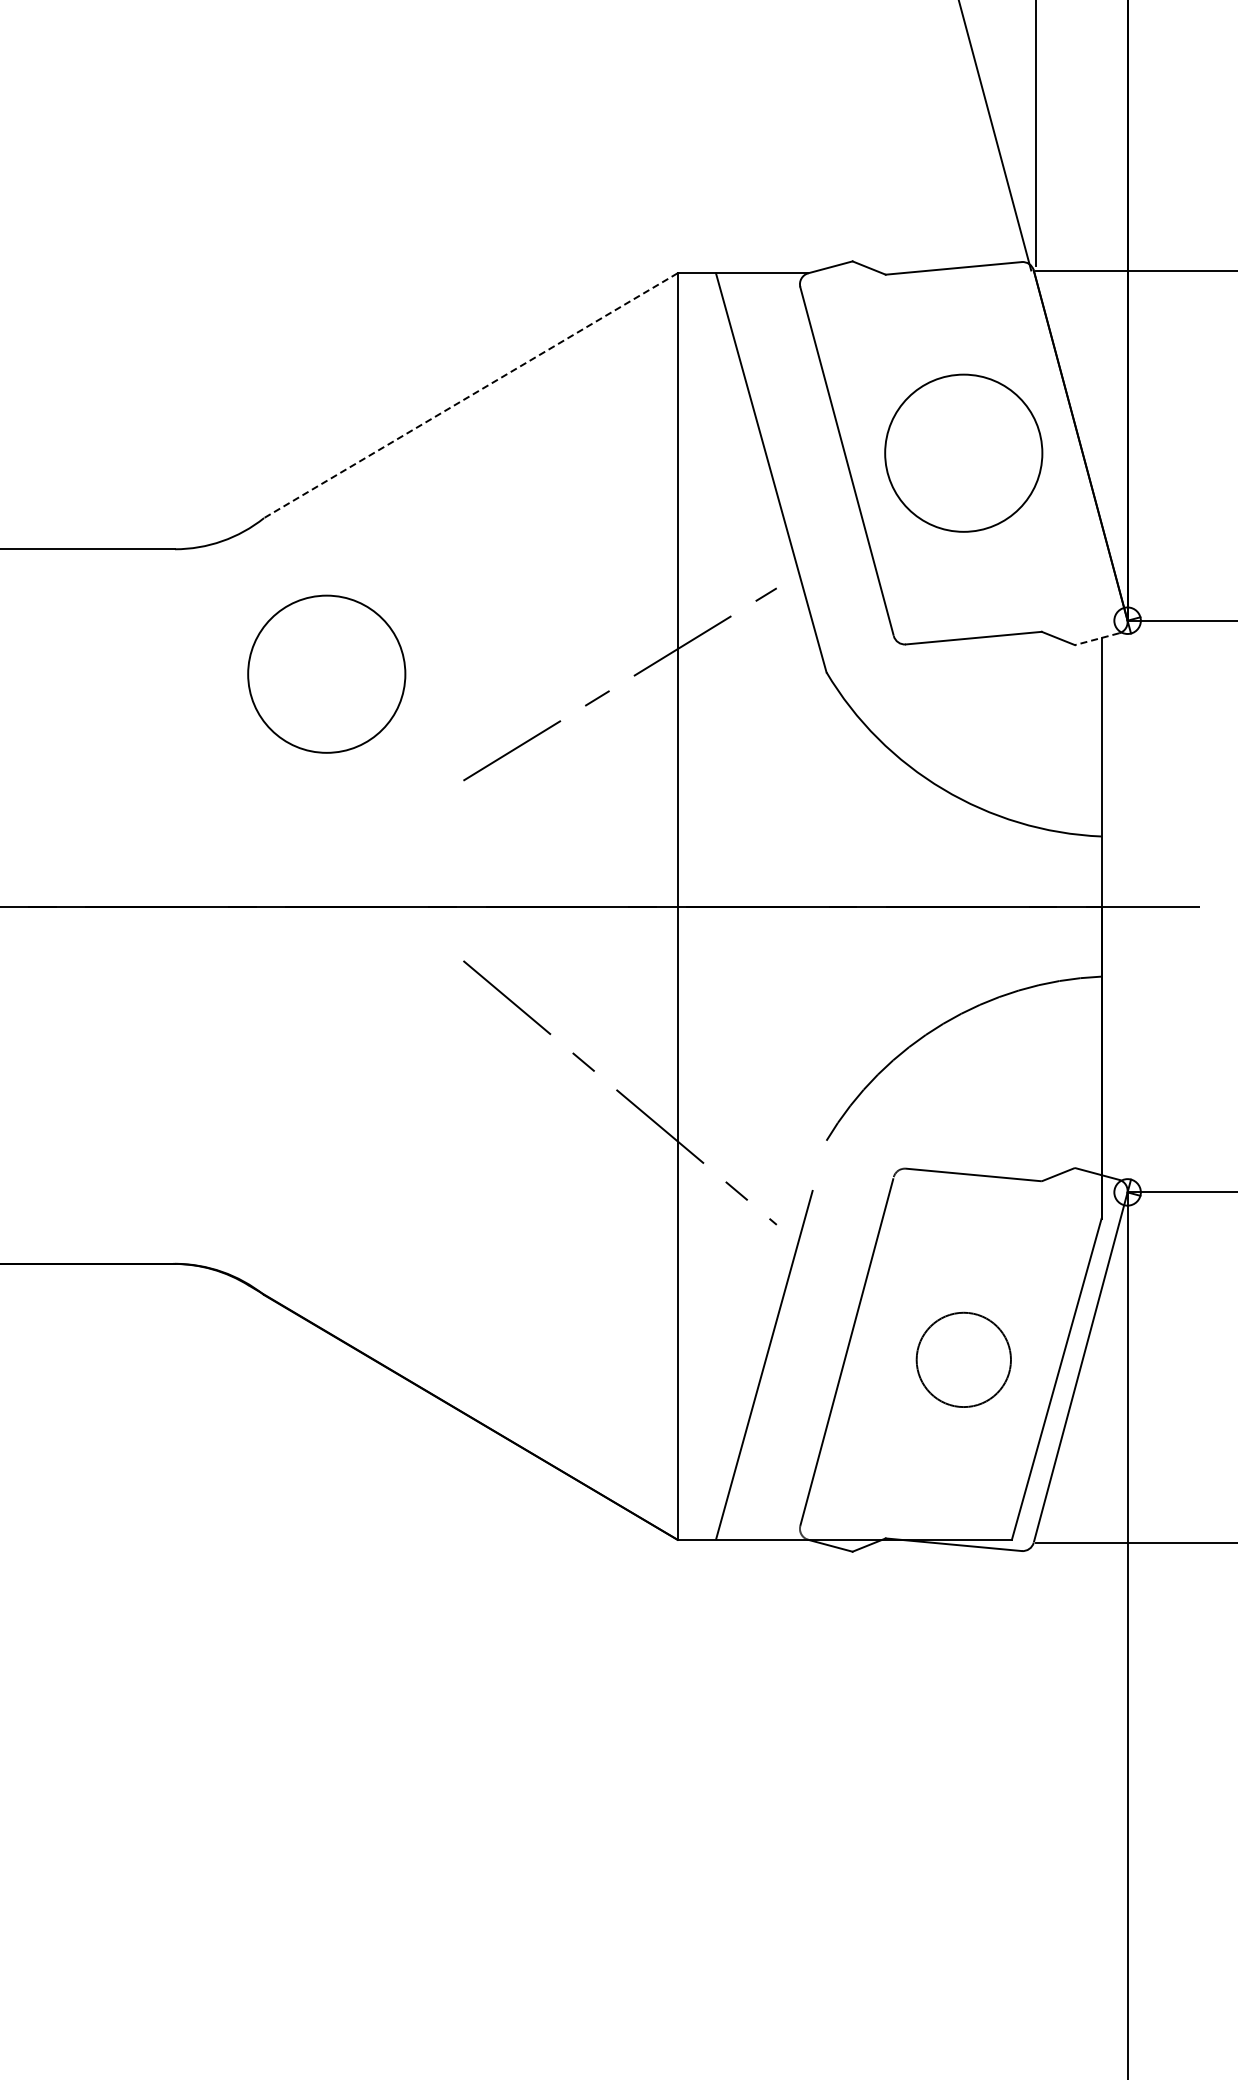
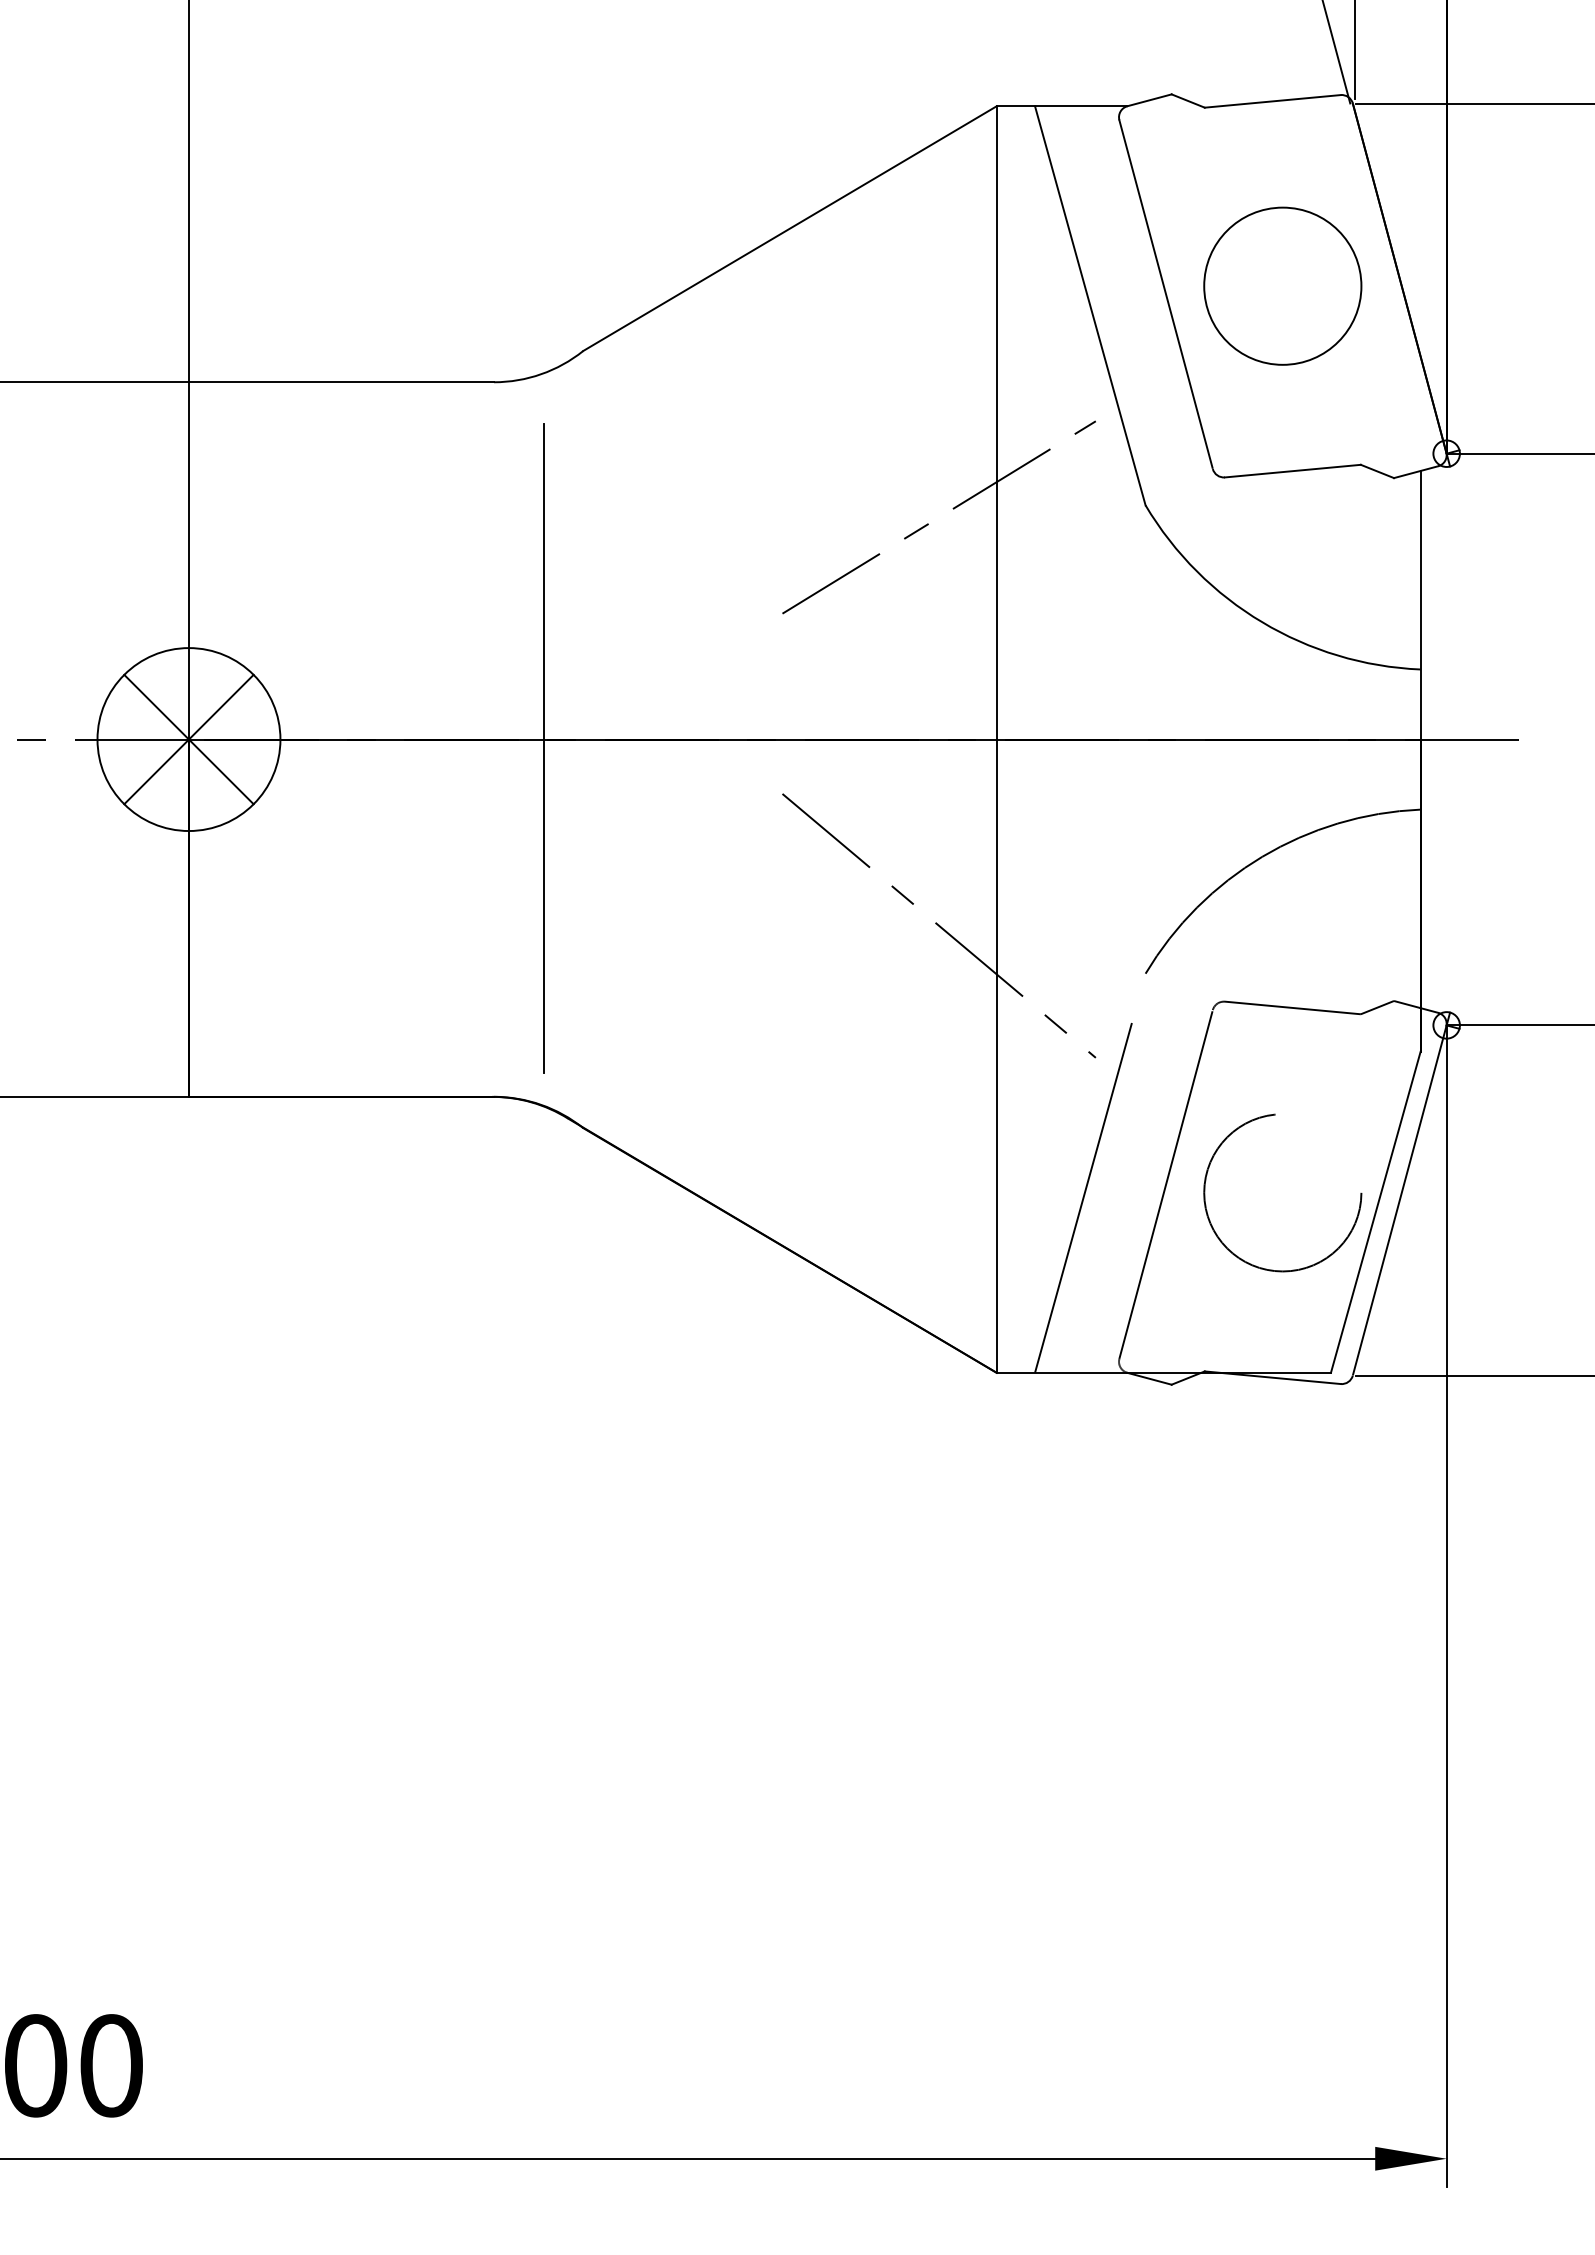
line: (470, 395) -> (789, 228), dashed -> solid
line: (1097, 639) -> (1416, 472), dashed -> solid
circle: (326, 673) -> (645, 506), removed
line: (224, 915) -> (543, 748), added
circle: (963, 1359) -> (1282, 1192), size x1.67

